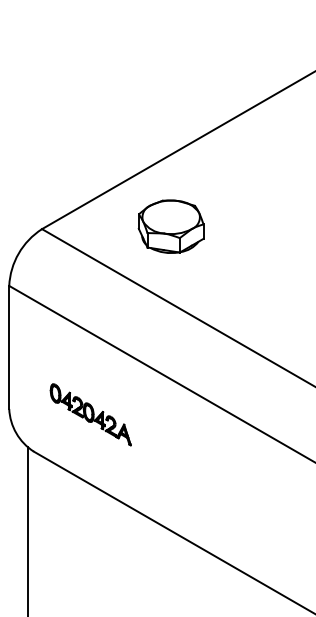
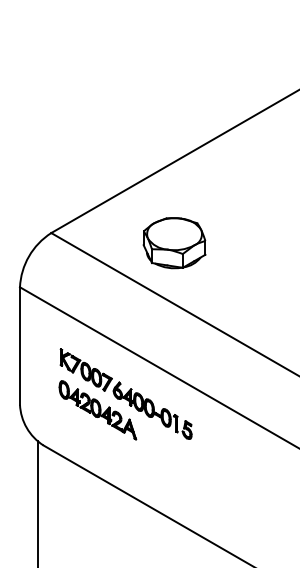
part: (170, 226) -> (173, 242), moved
part: (120, 397) -> (126, 393), added

